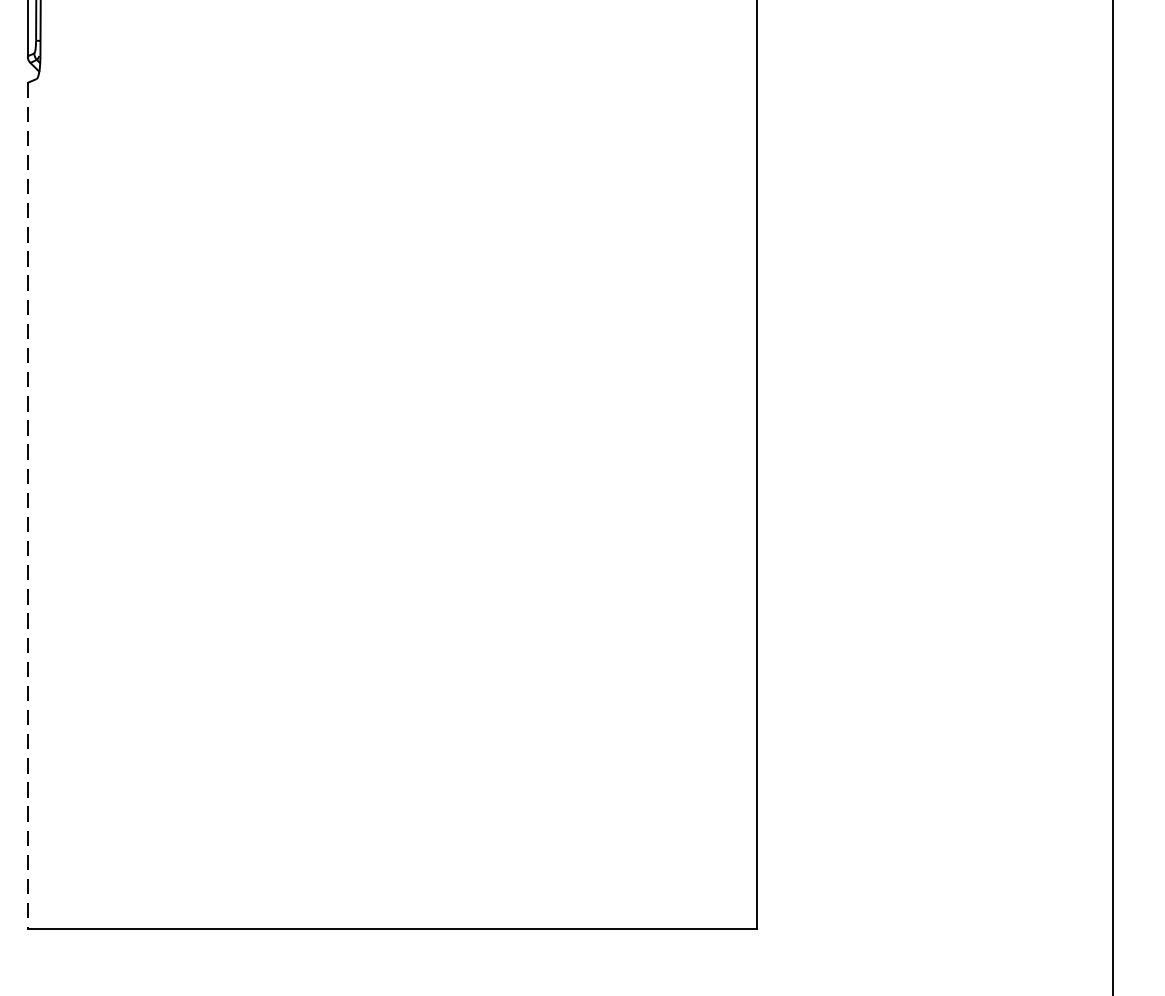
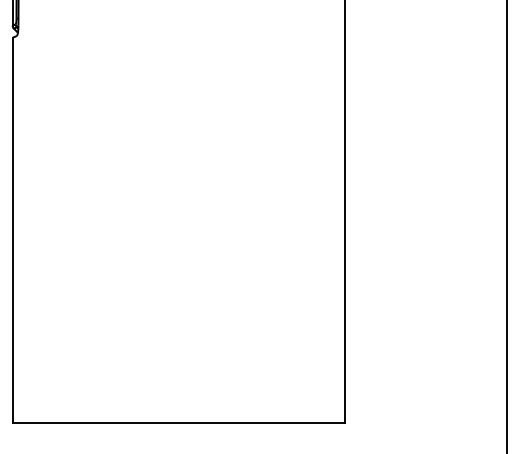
line: (27, 505) -> (12, 230), dashed -> solid

